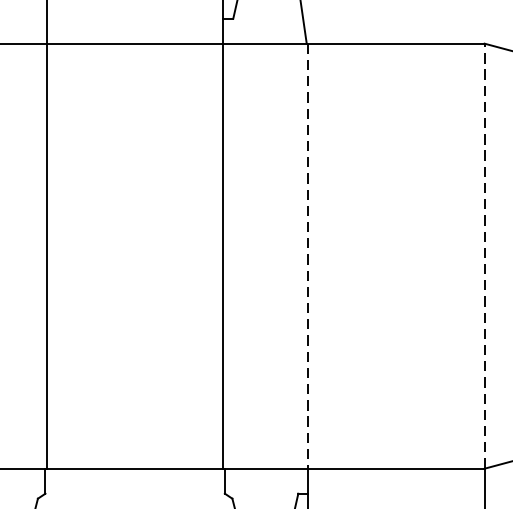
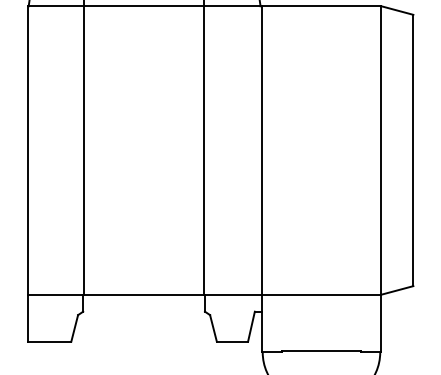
line: (308, 256) -> (261, 150), dashed -> solid
line: (484, 256) -> (381, 150), dashed -> solid

